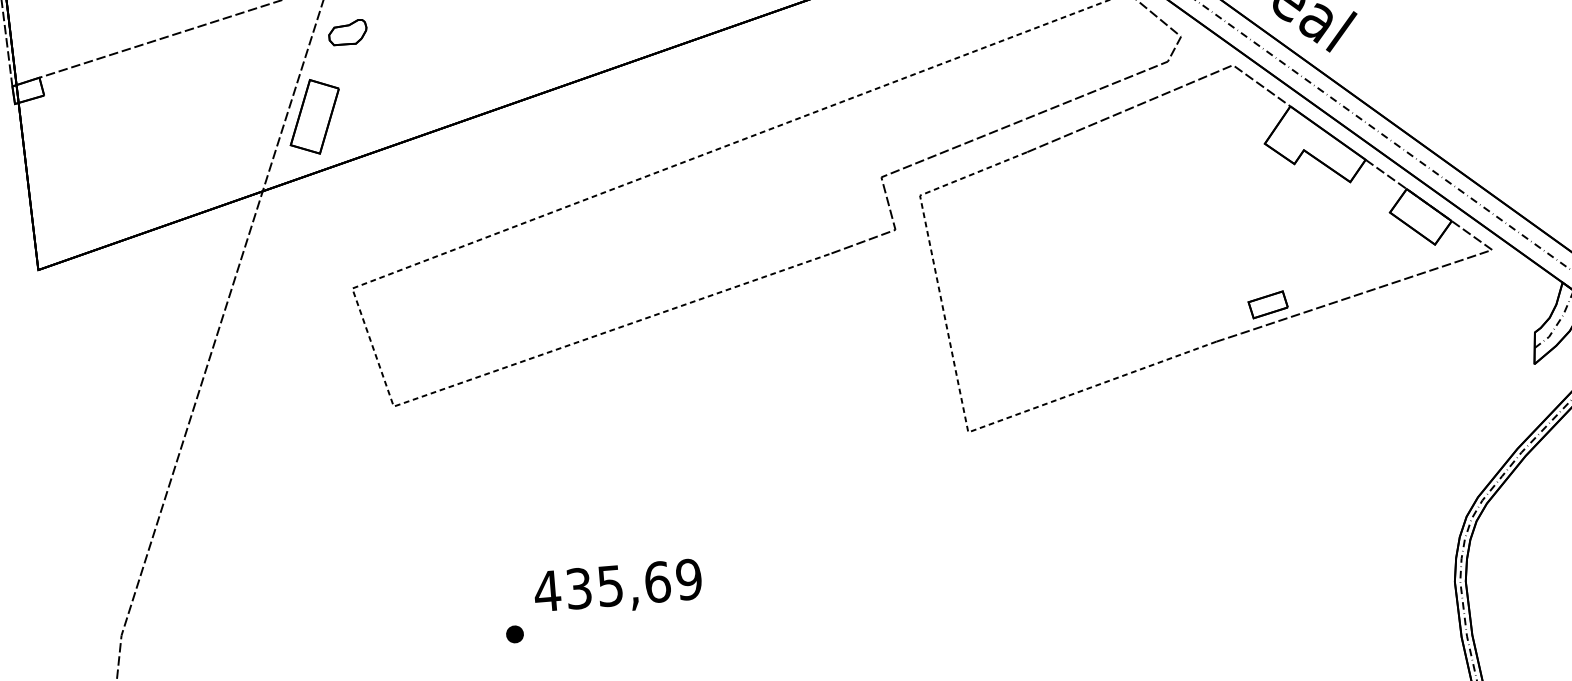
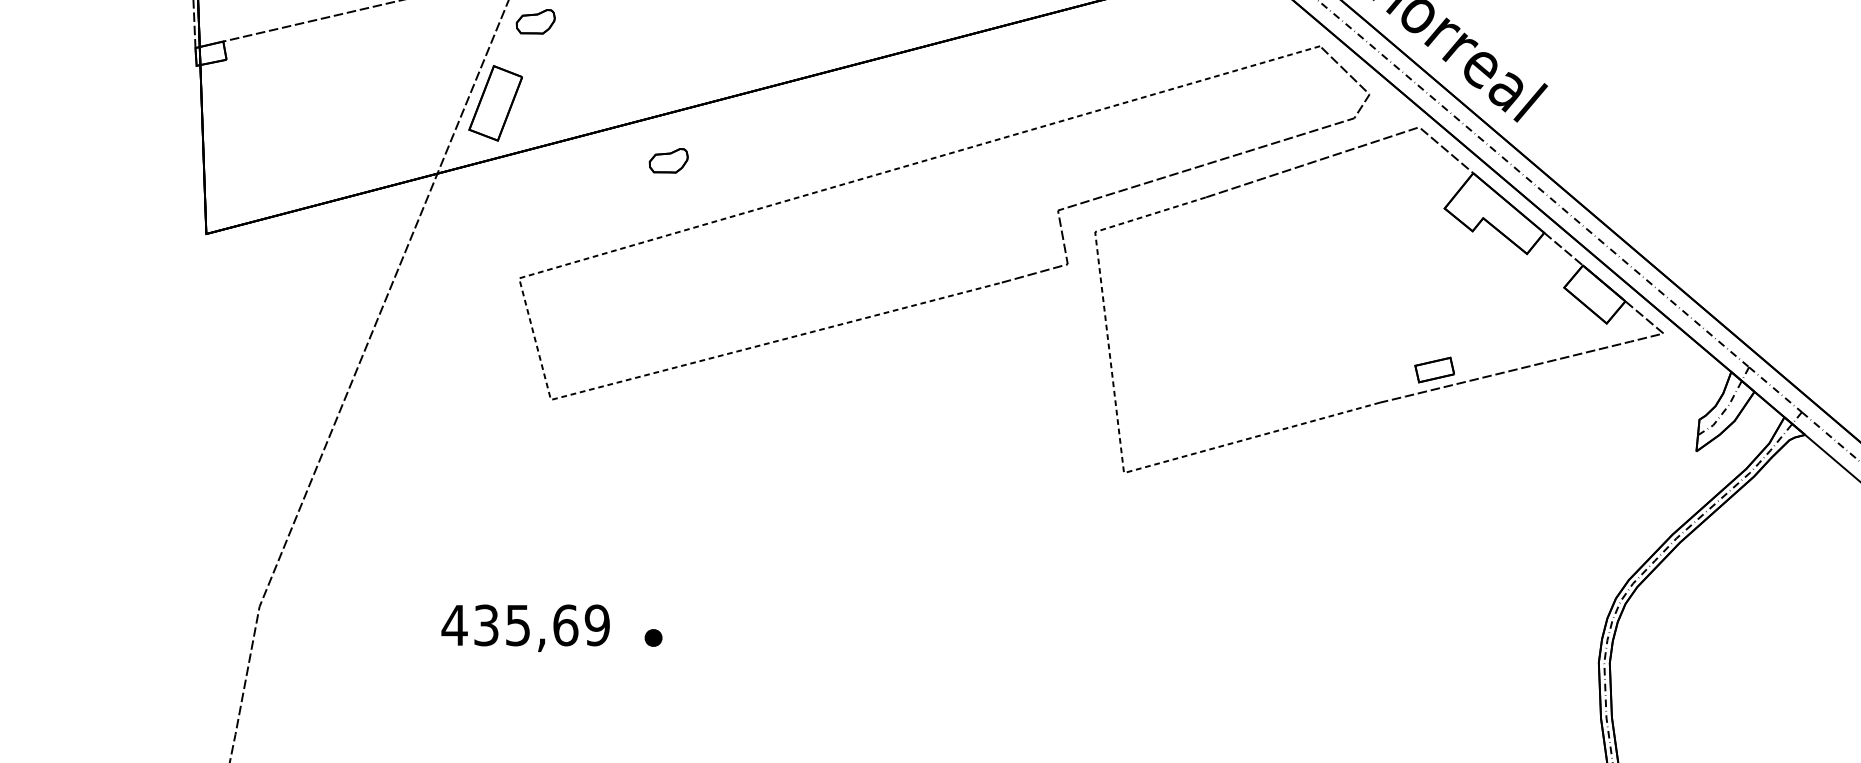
part: (490, 159) -> (668, 160), added
text: (617, 587) -> (525, 627), moved

